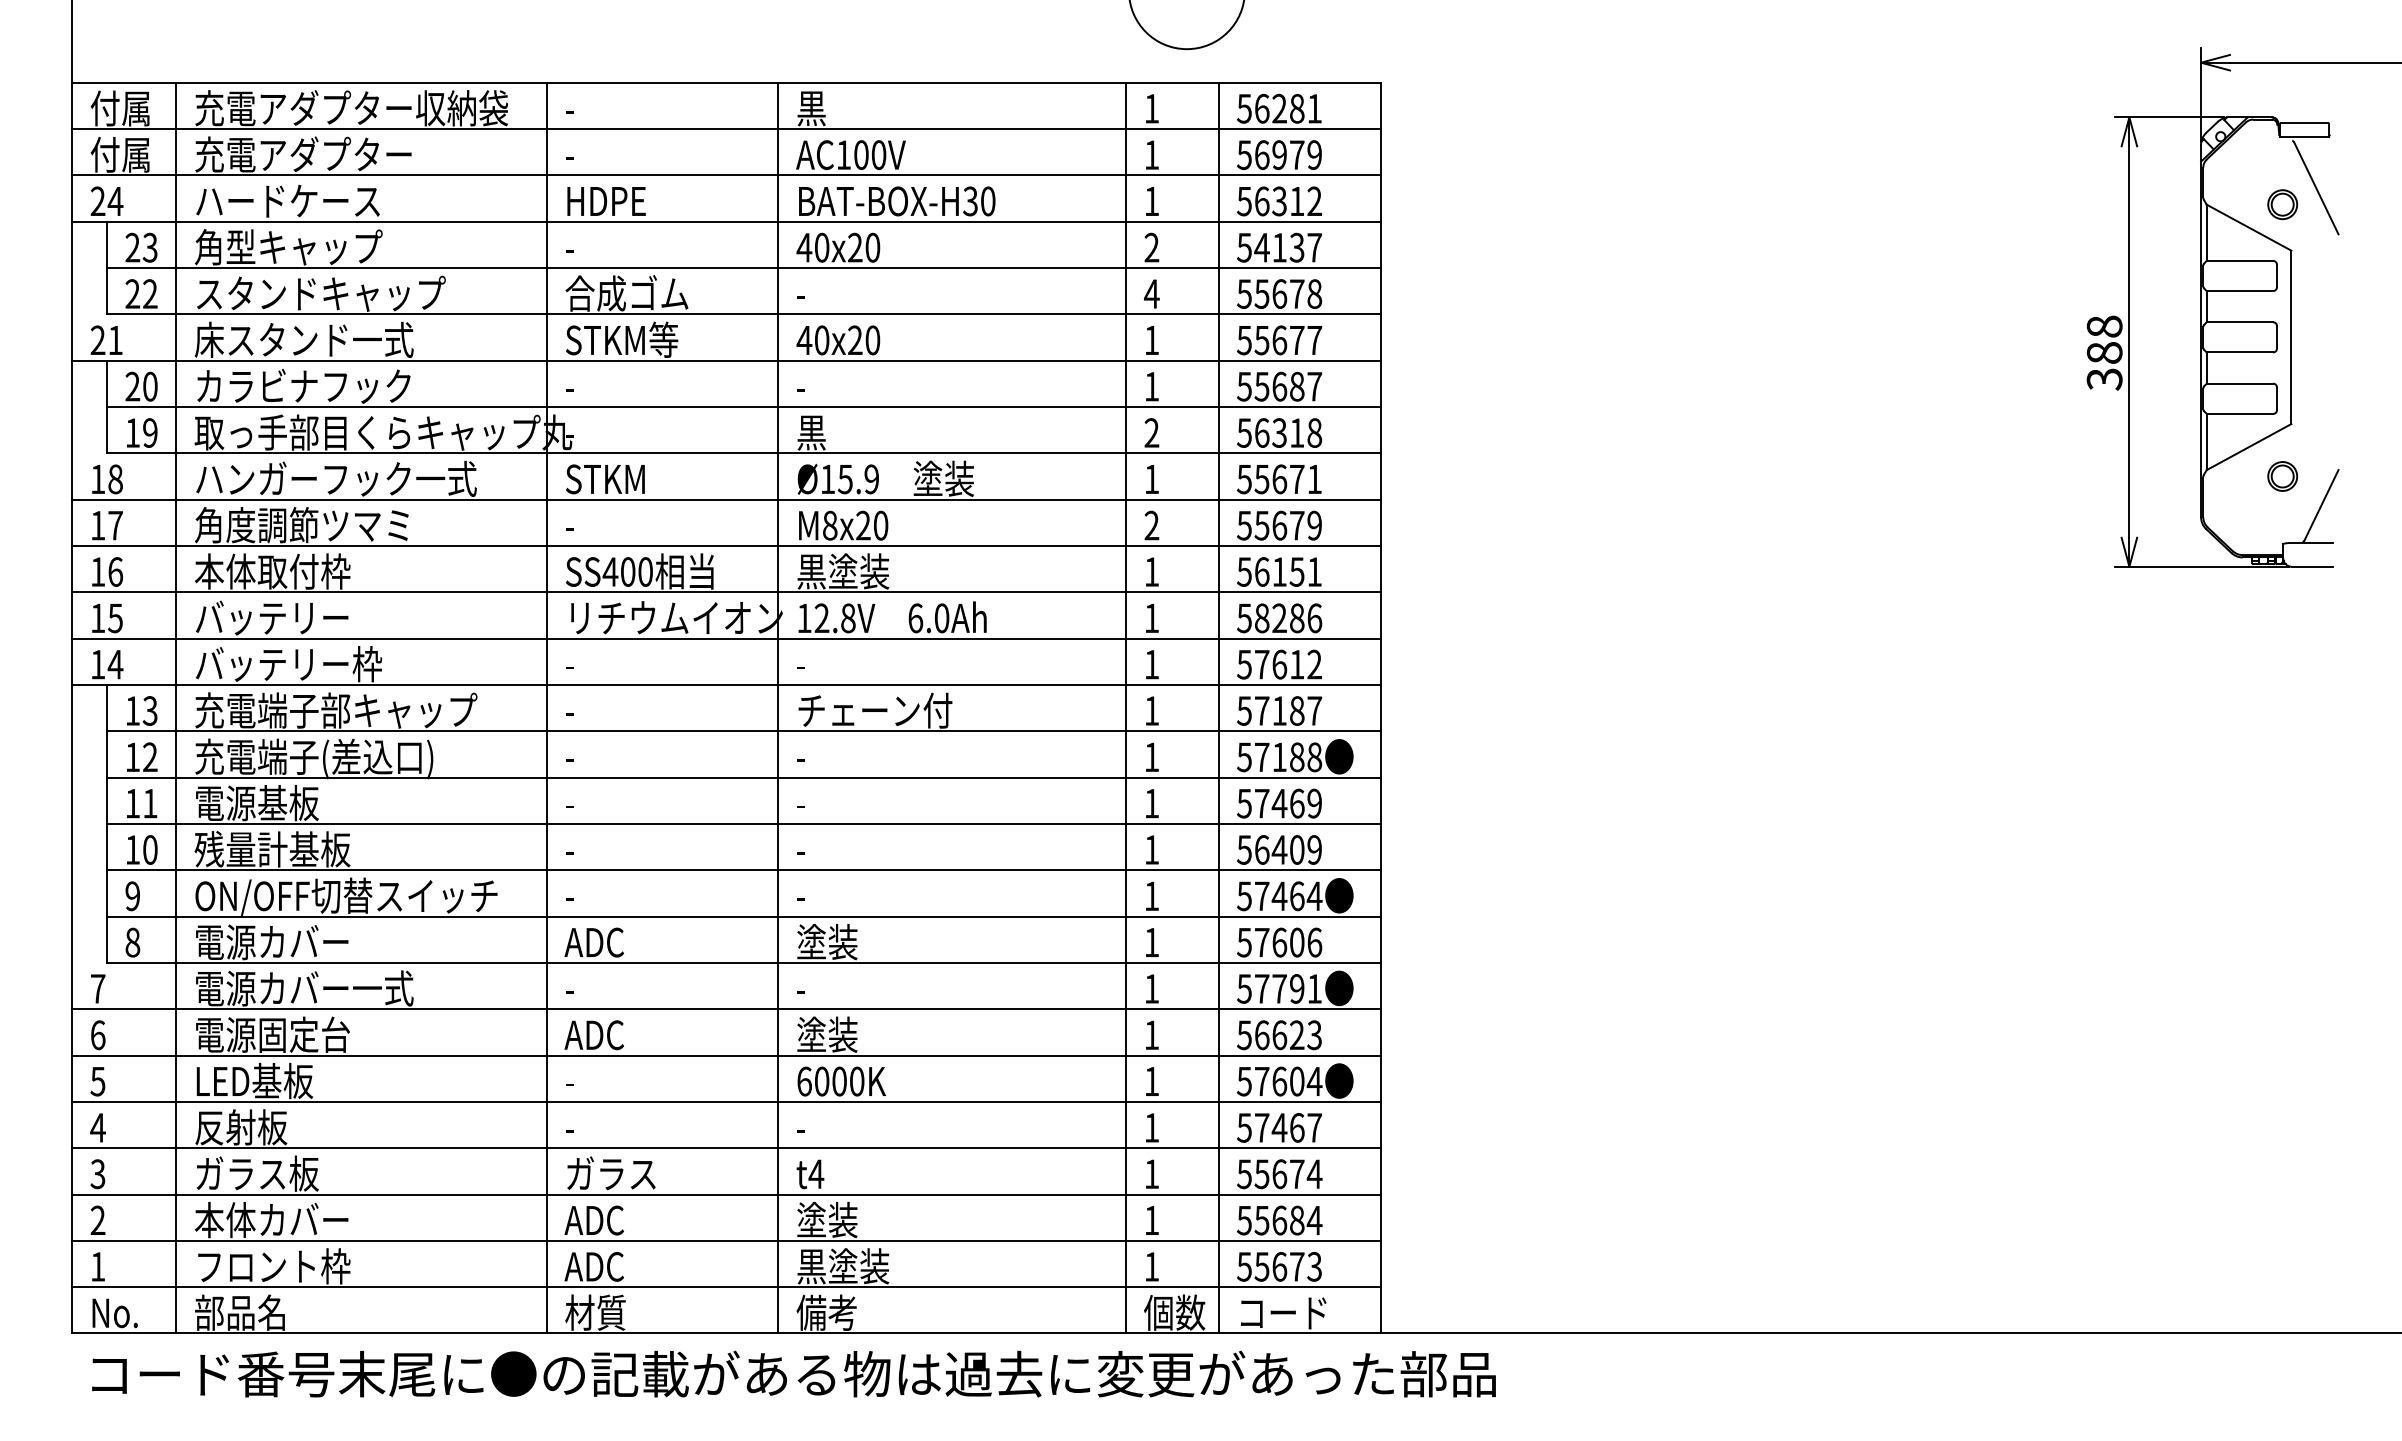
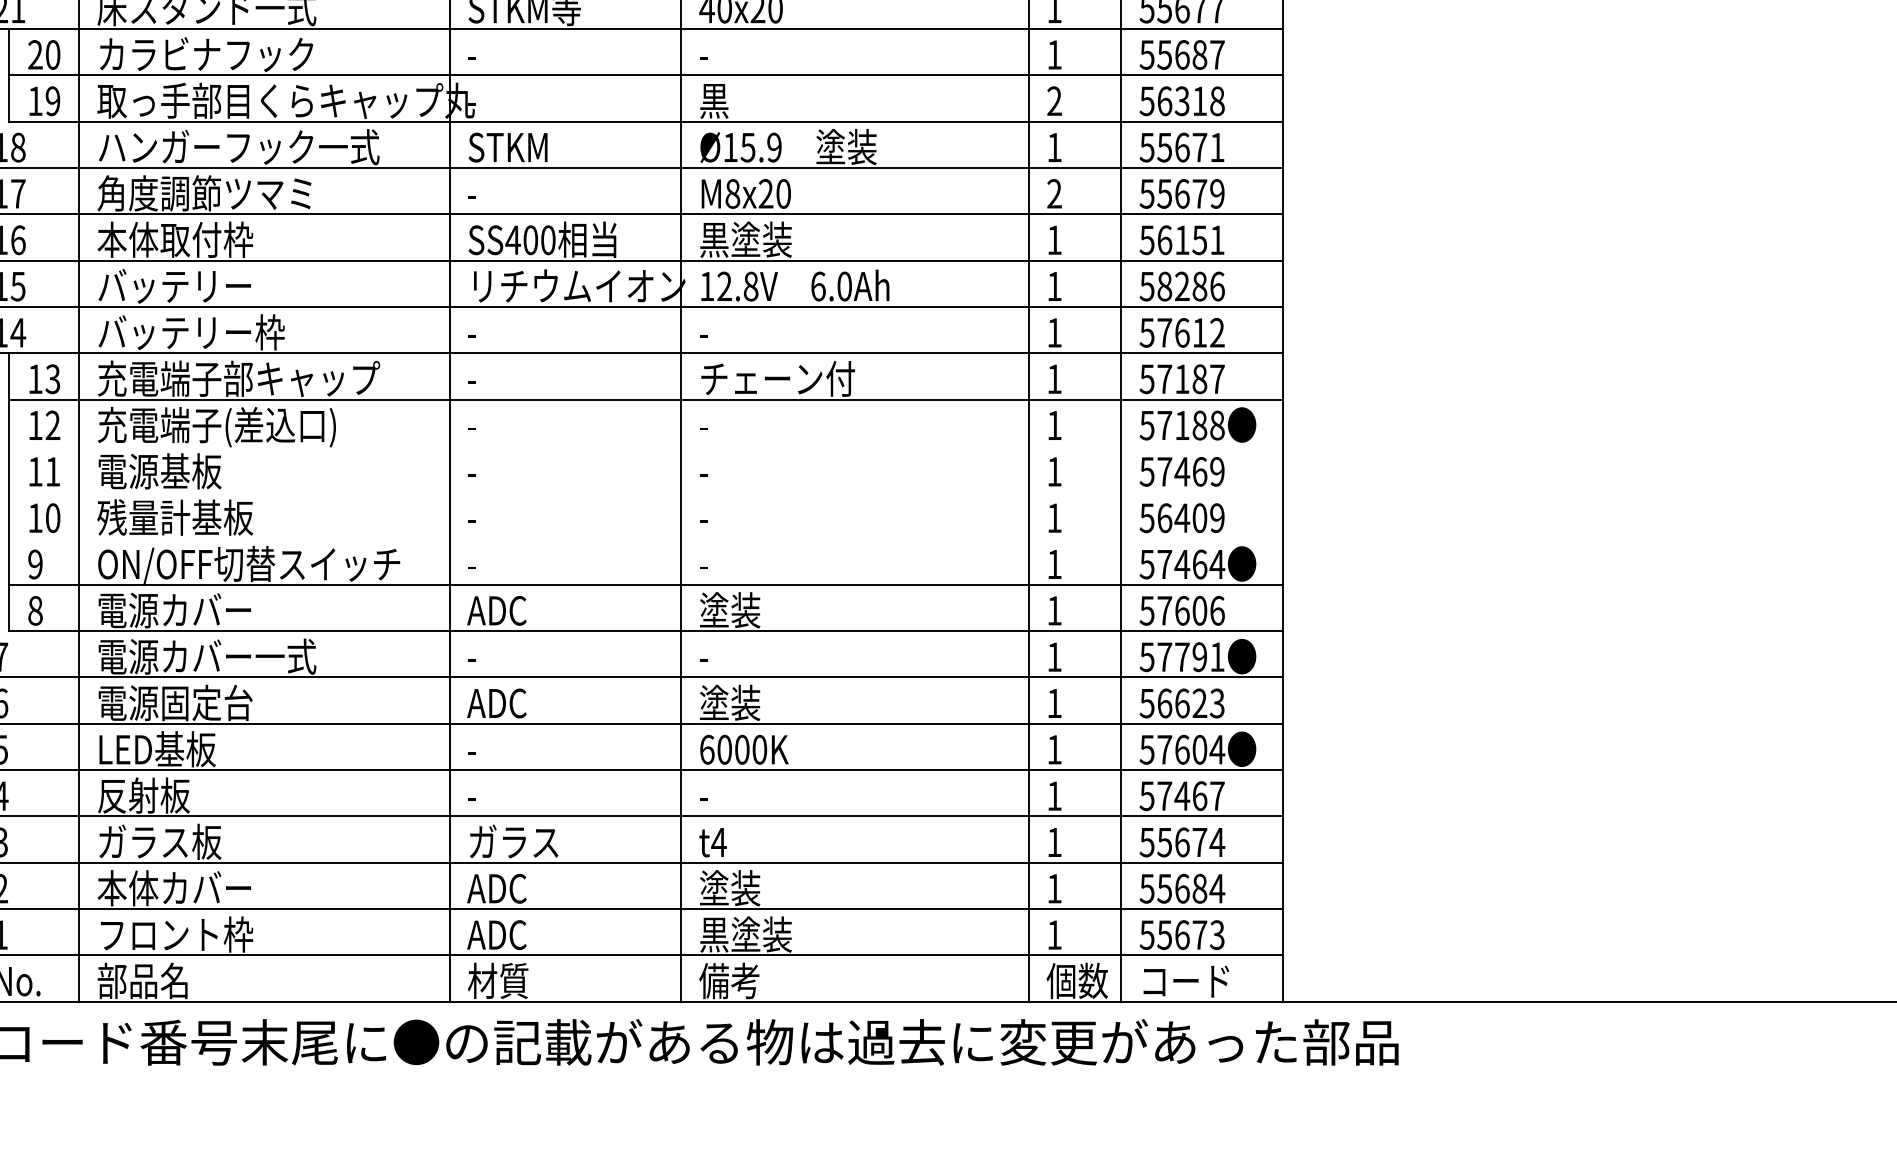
line: (743, 777) -> (646, 445), removed
line: (743, 823) -> (646, 491), removed
line: (743, 870) -> (646, 538), removed

